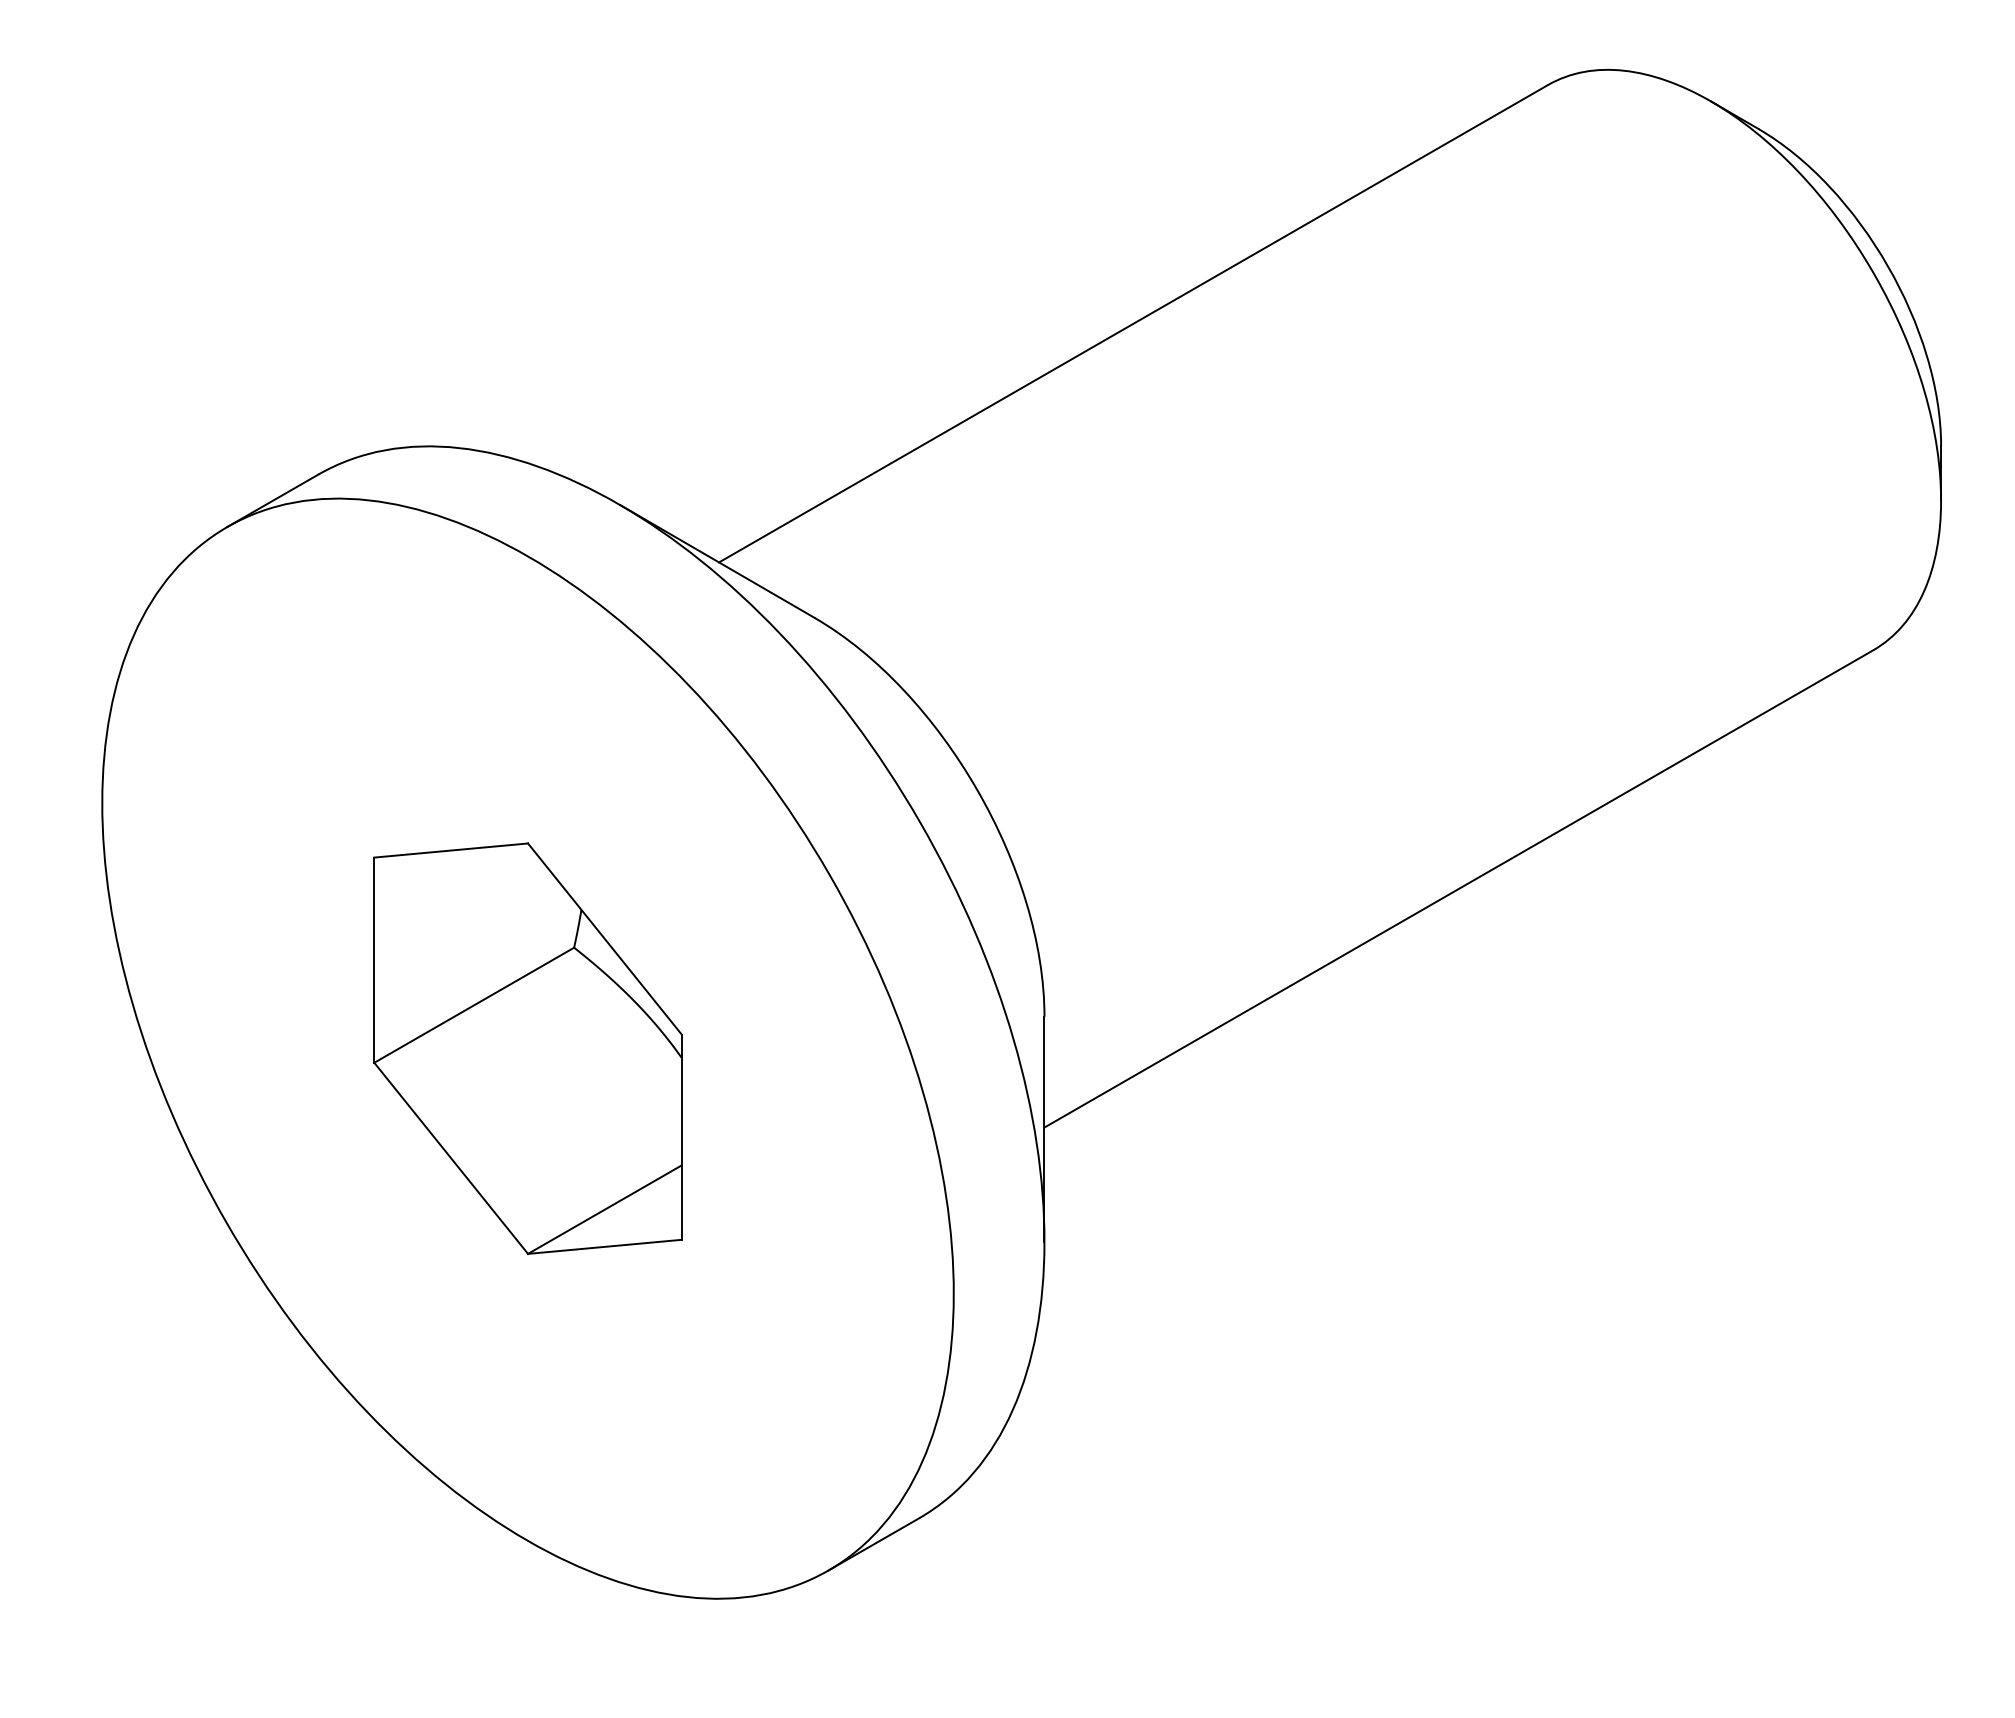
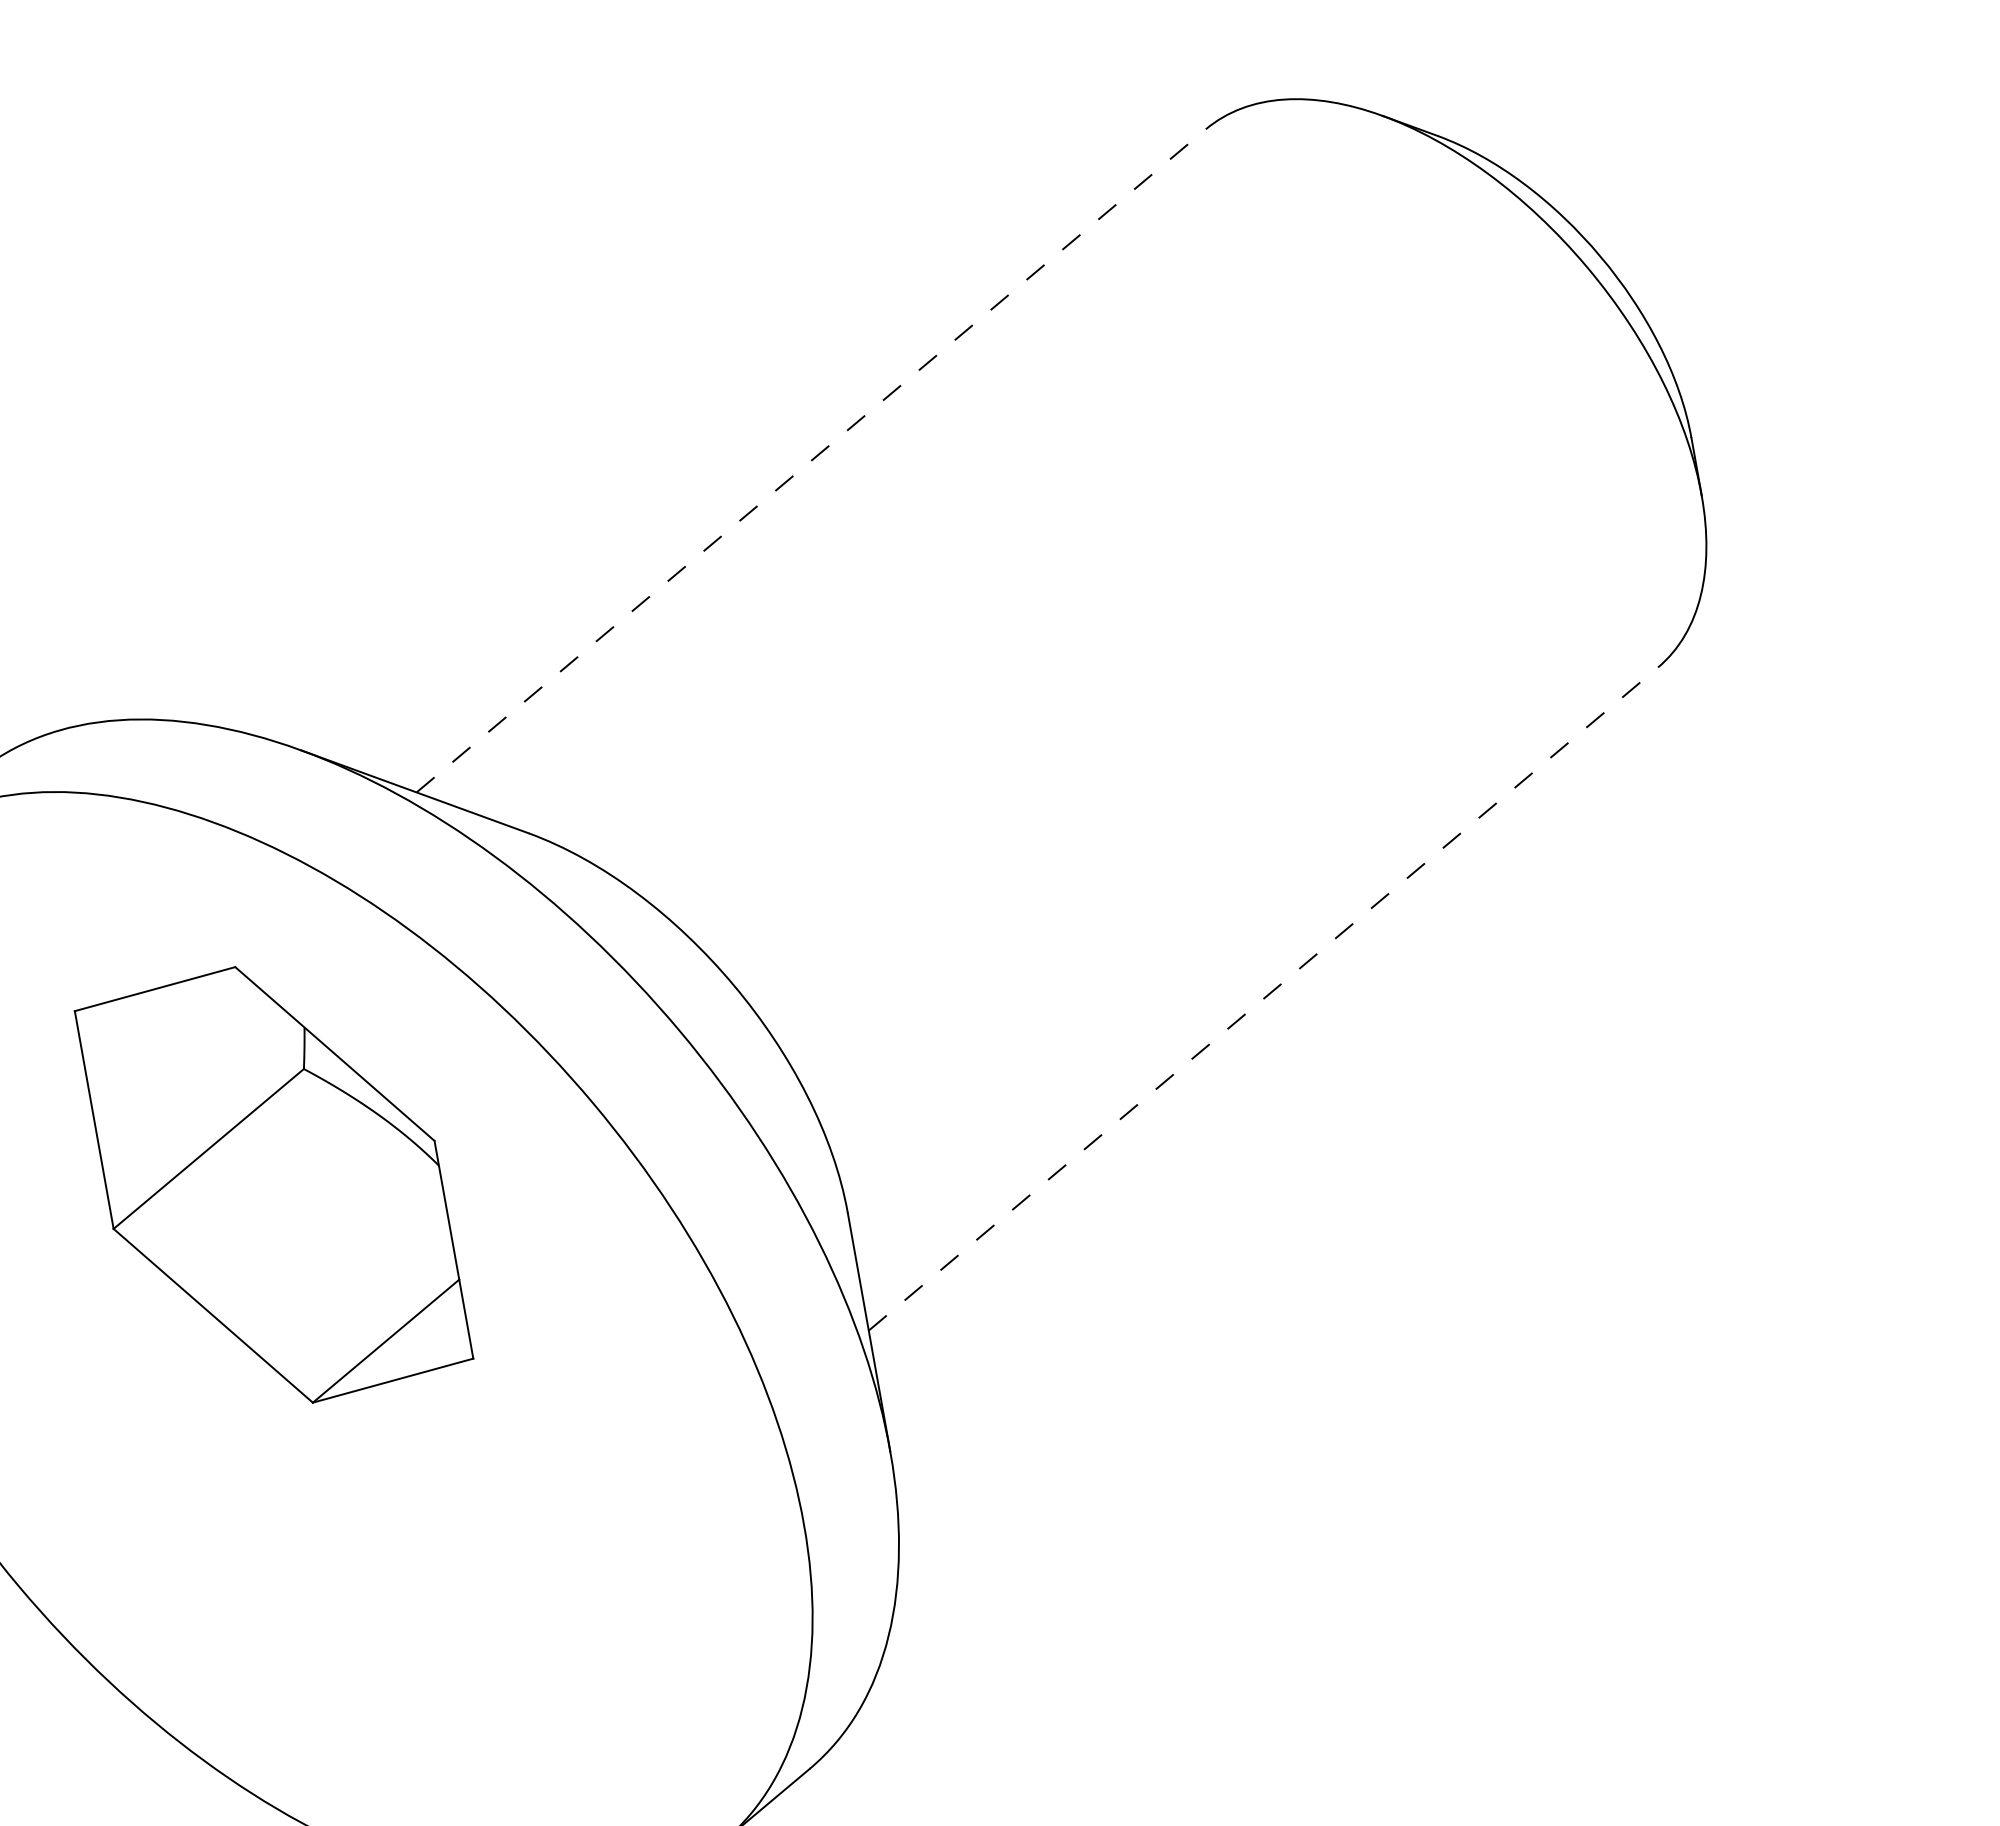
line: (1133, 323) -> (811, 460), solid -> dashed
line: (1459, 888) -> (1263, 998), solid -> dashed
part: (527, 1048) -> (273, 1184), moved

